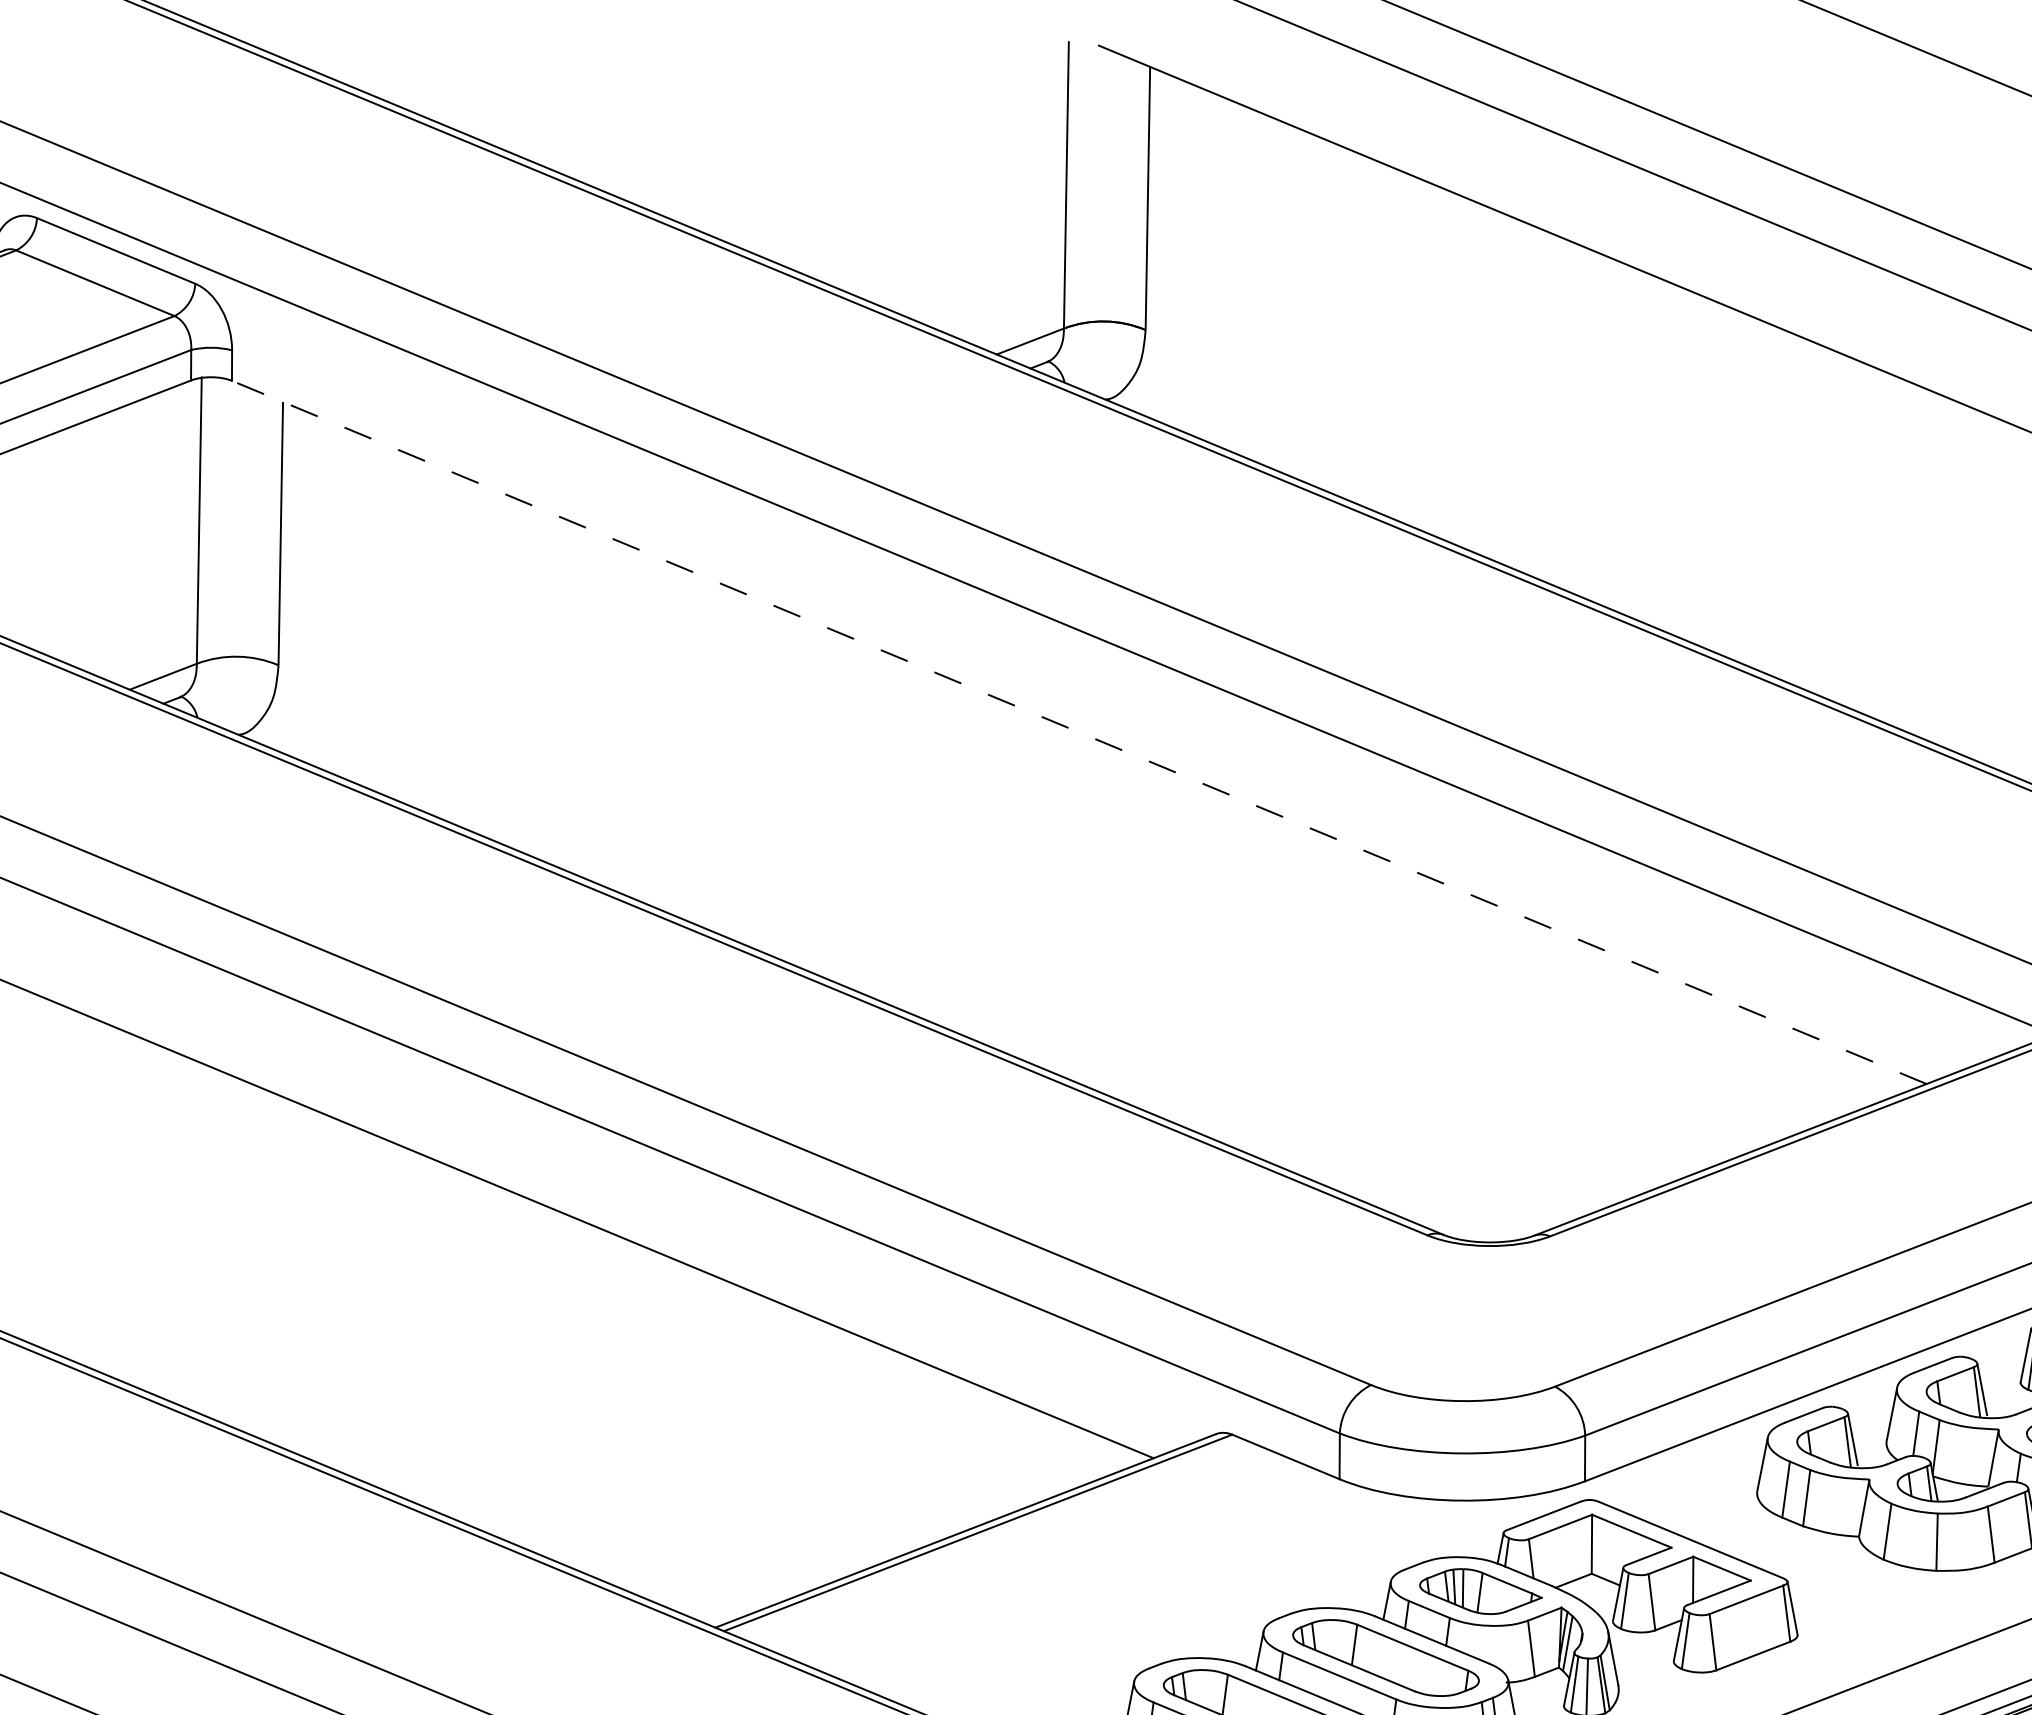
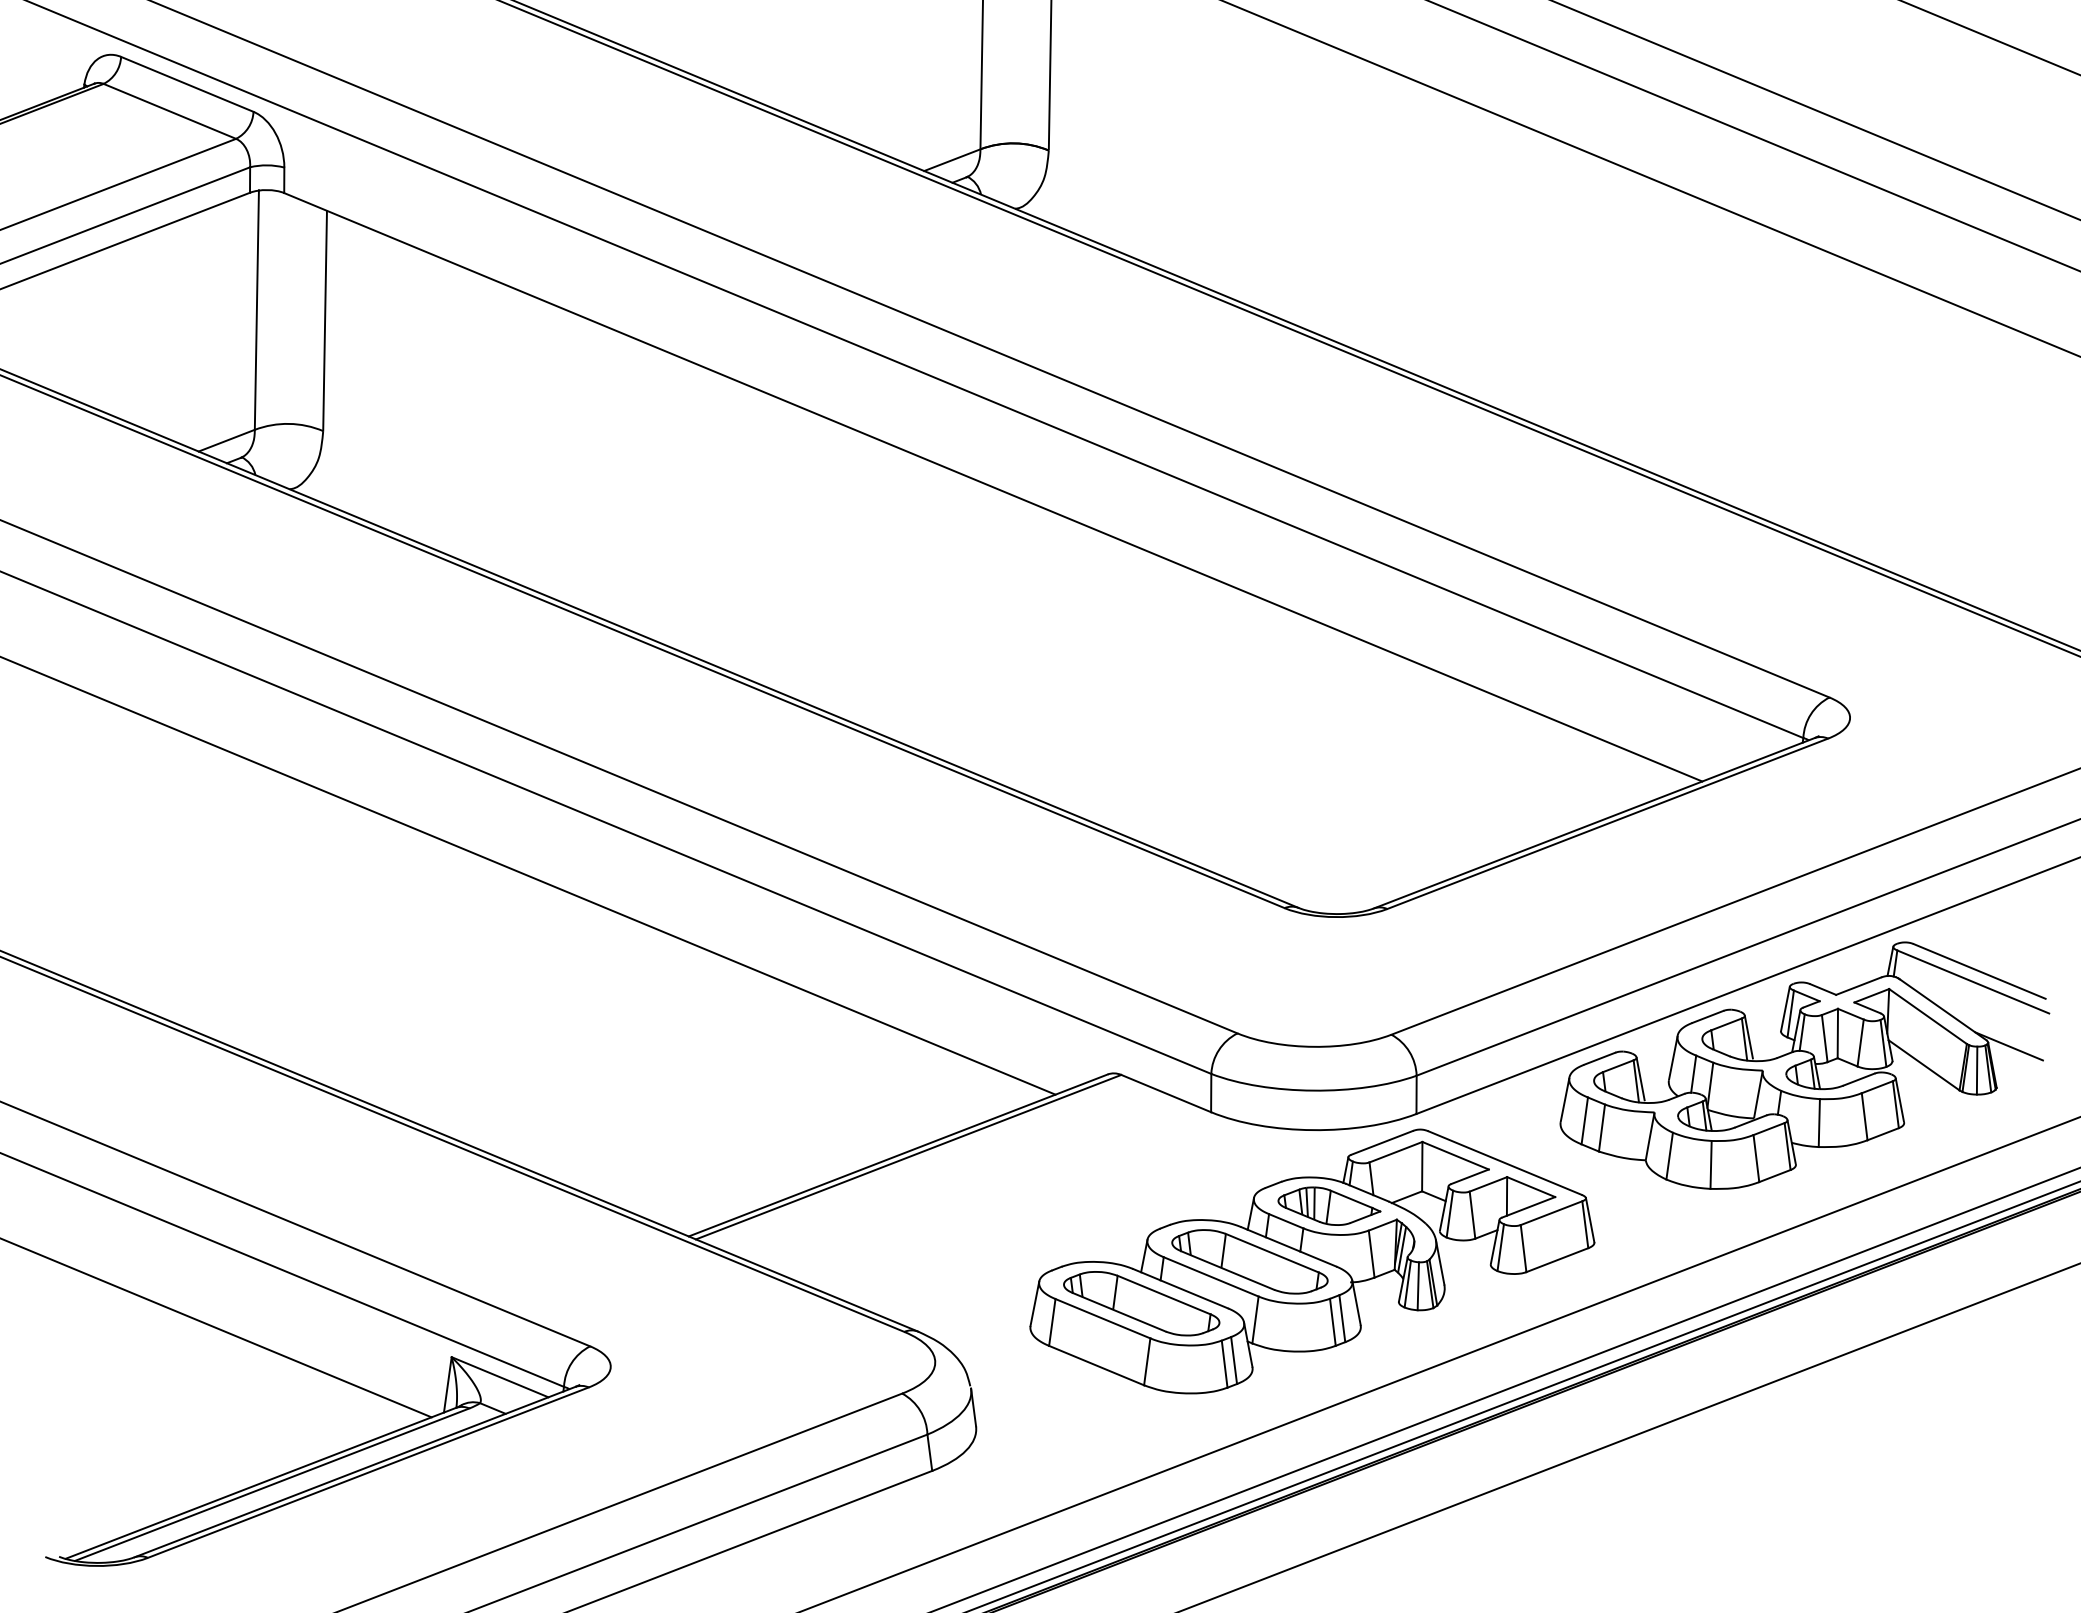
line: (1079, 732) -> (993, 487), dashed -> solid

